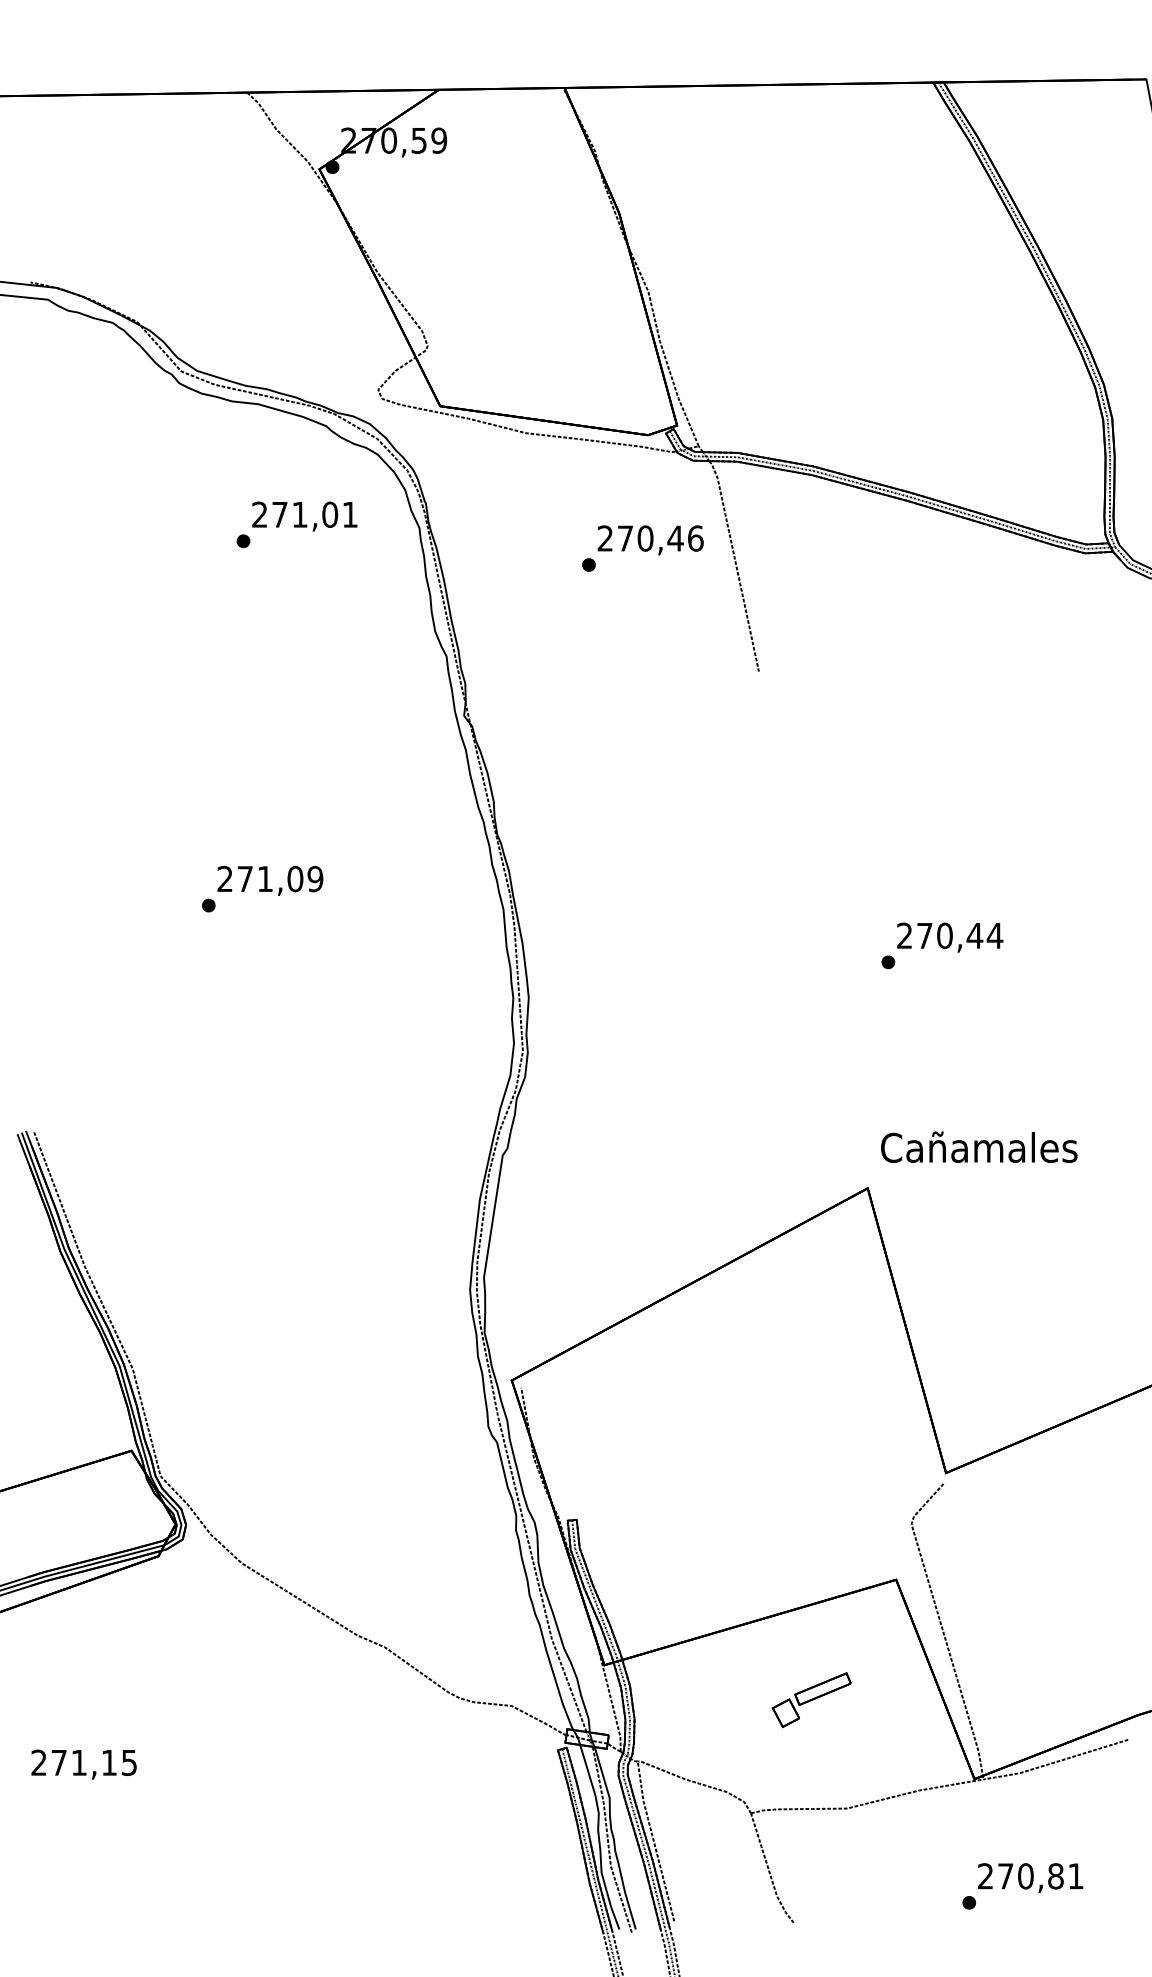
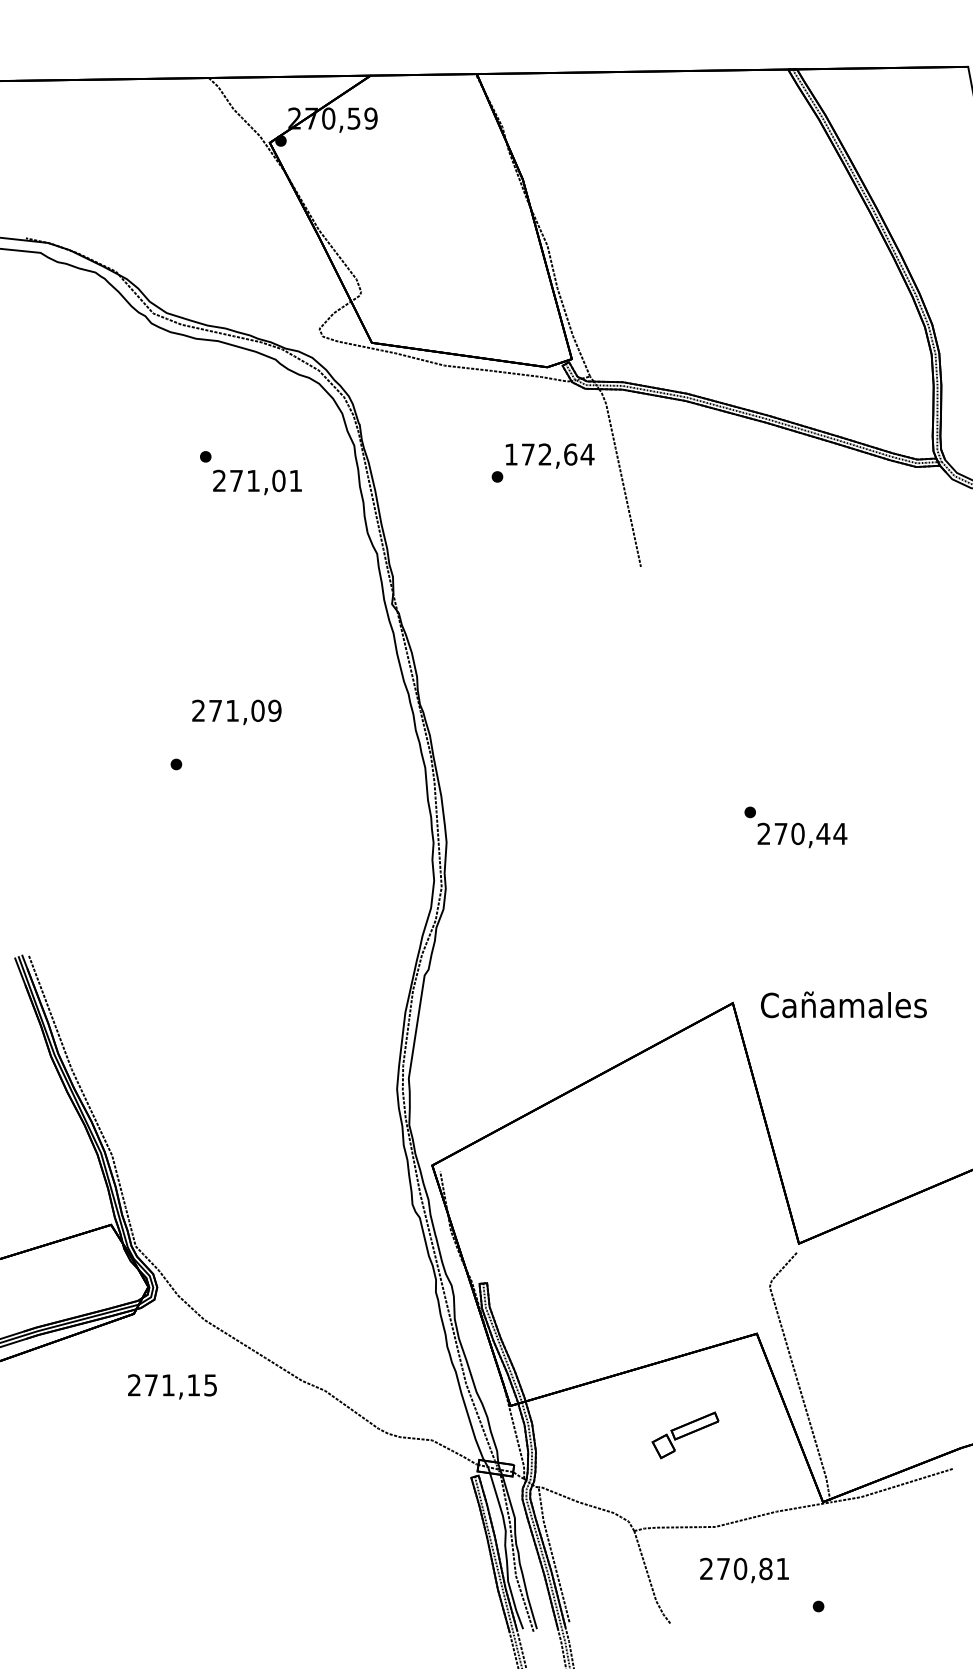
text: (304, 516) -> (257, 482), moved
text: (650, 538) -> (549, 454), 270,46 -> 172,64
text: (270, 880) -> (236, 712), moved
text: (950, 937) -> (802, 835), moved
text: (979, 1146) -> (844, 1004), moved
text: (83, 1764) -> (171, 1386), moved
text: (1030, 1878) -> (744, 1570), moved

